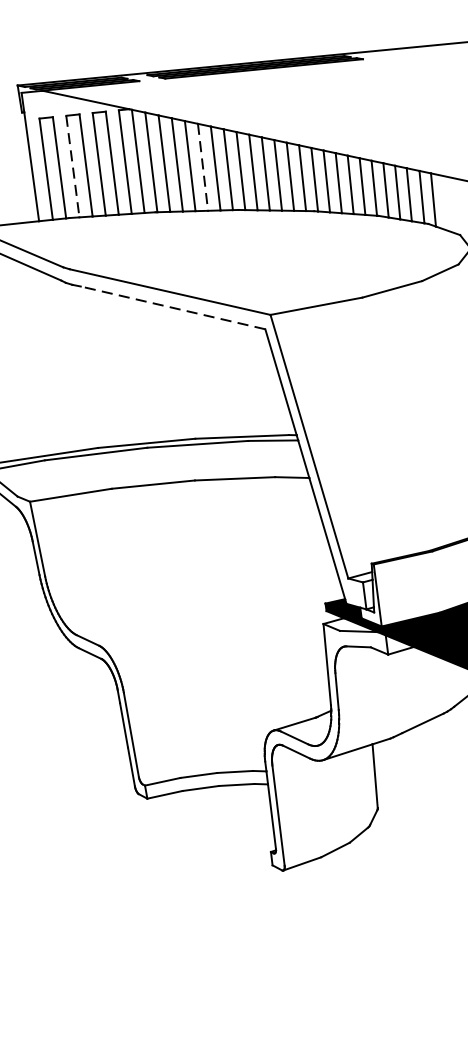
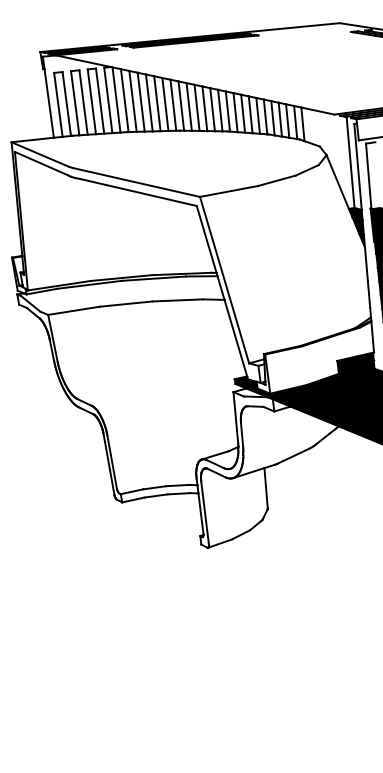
line: (73, 166) -> (75, 103), dashed -> solid
line: (203, 166) -> (157, 103), dashed -> solid
line: (173, 307) -> (138, 192), dashed -> solid

